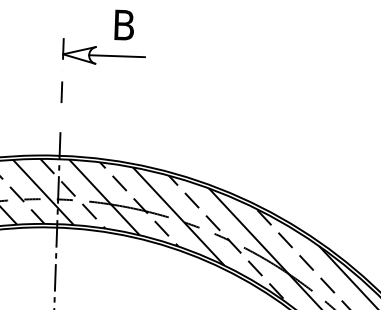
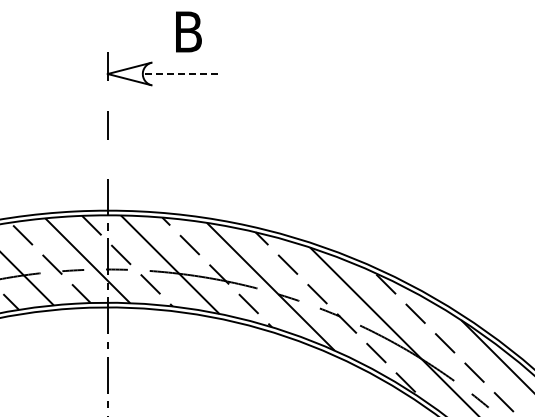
line: (117, 56) -> (180, 74), solid -> dashed

